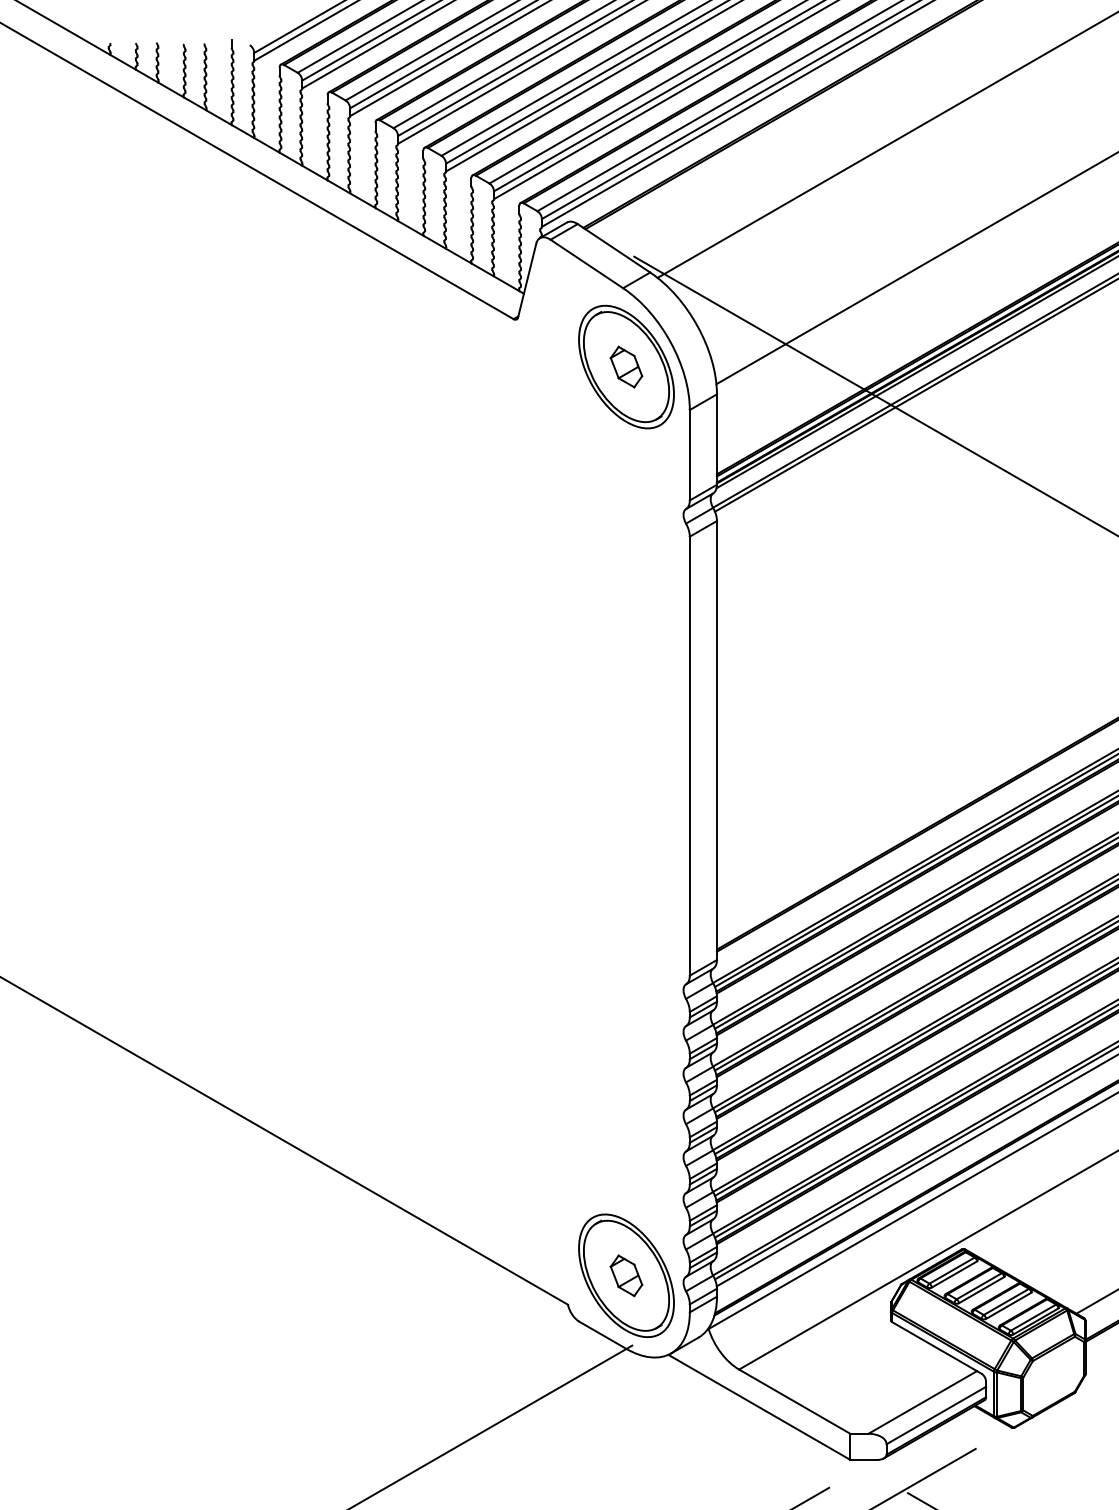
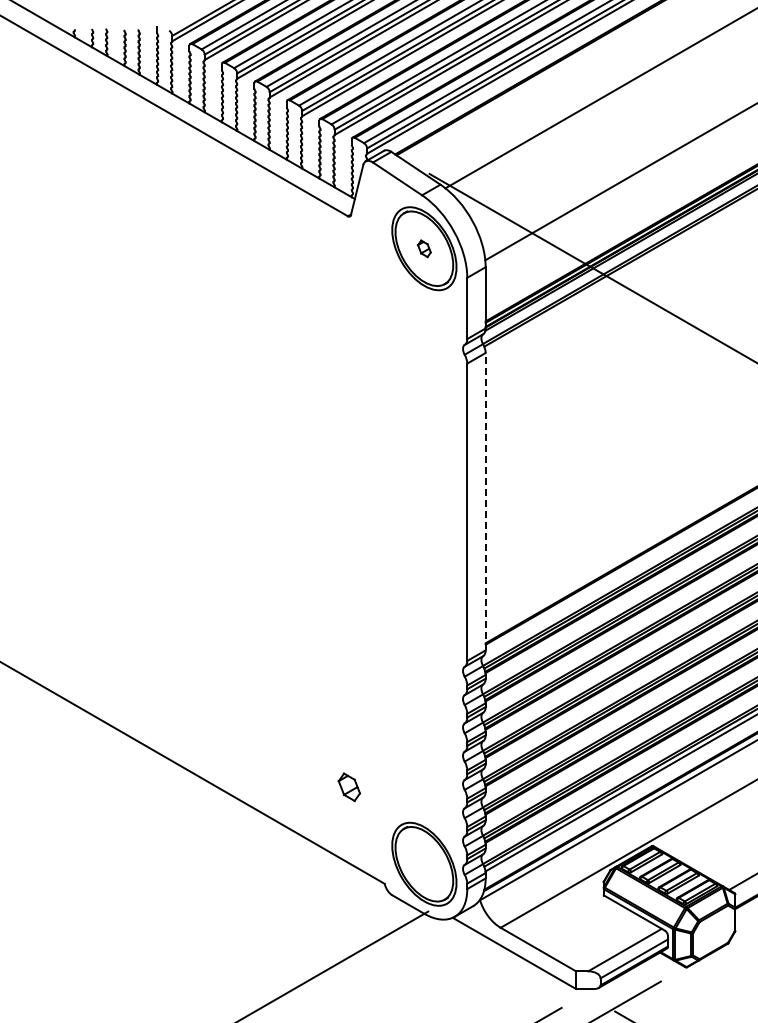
part: (626, 366) -> (424, 248), size x0.6
line: (716, 740) -> (485, 501), solid -> dashed
part: (626, 1276) -> (349, 787), moved

